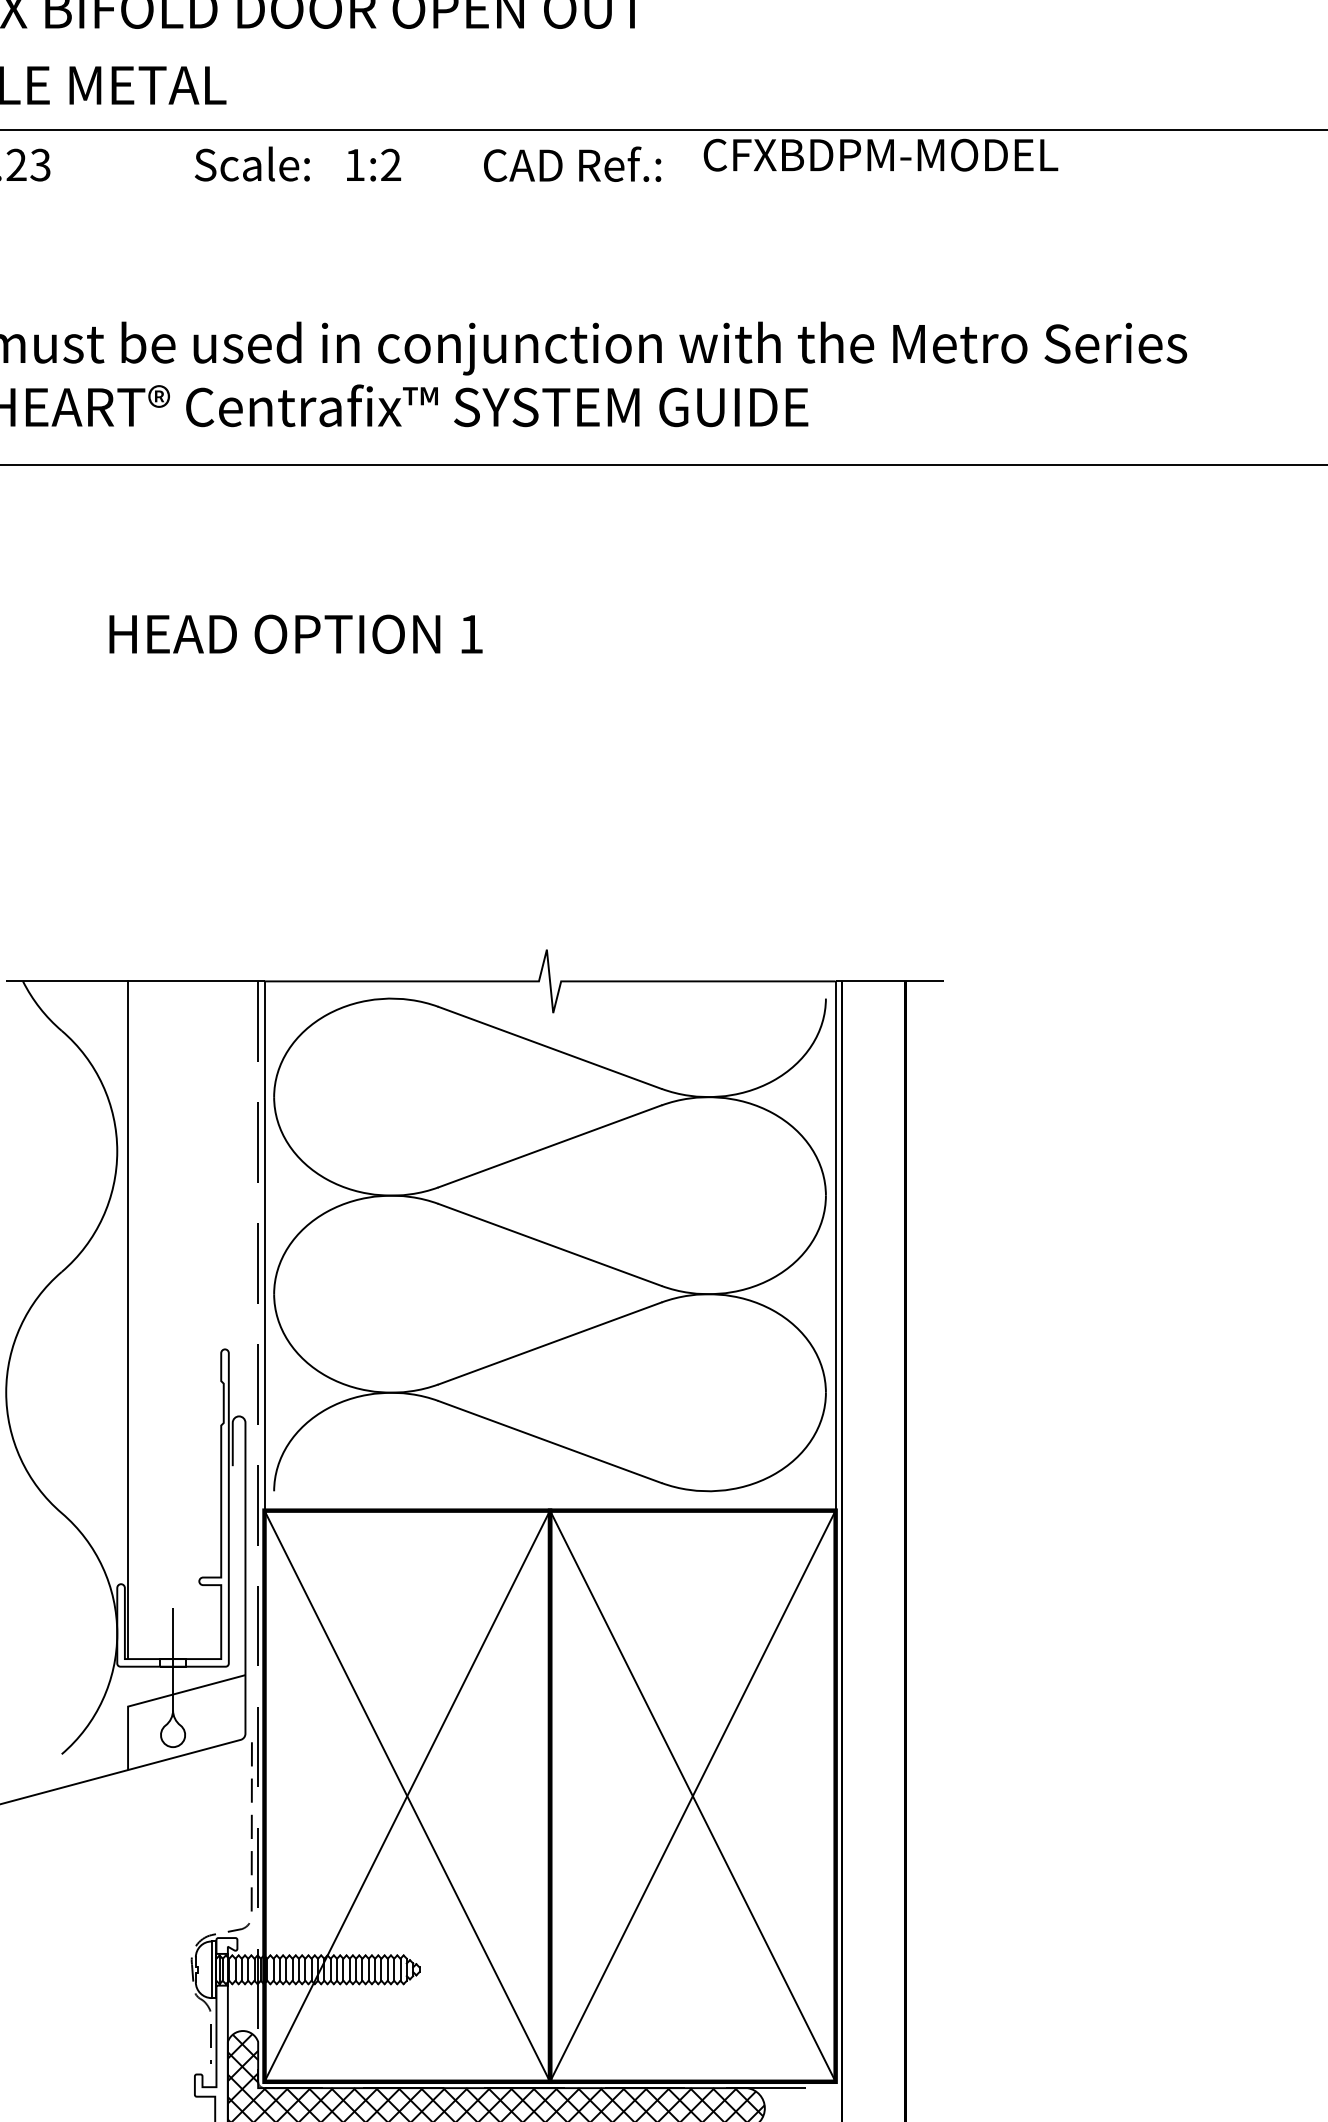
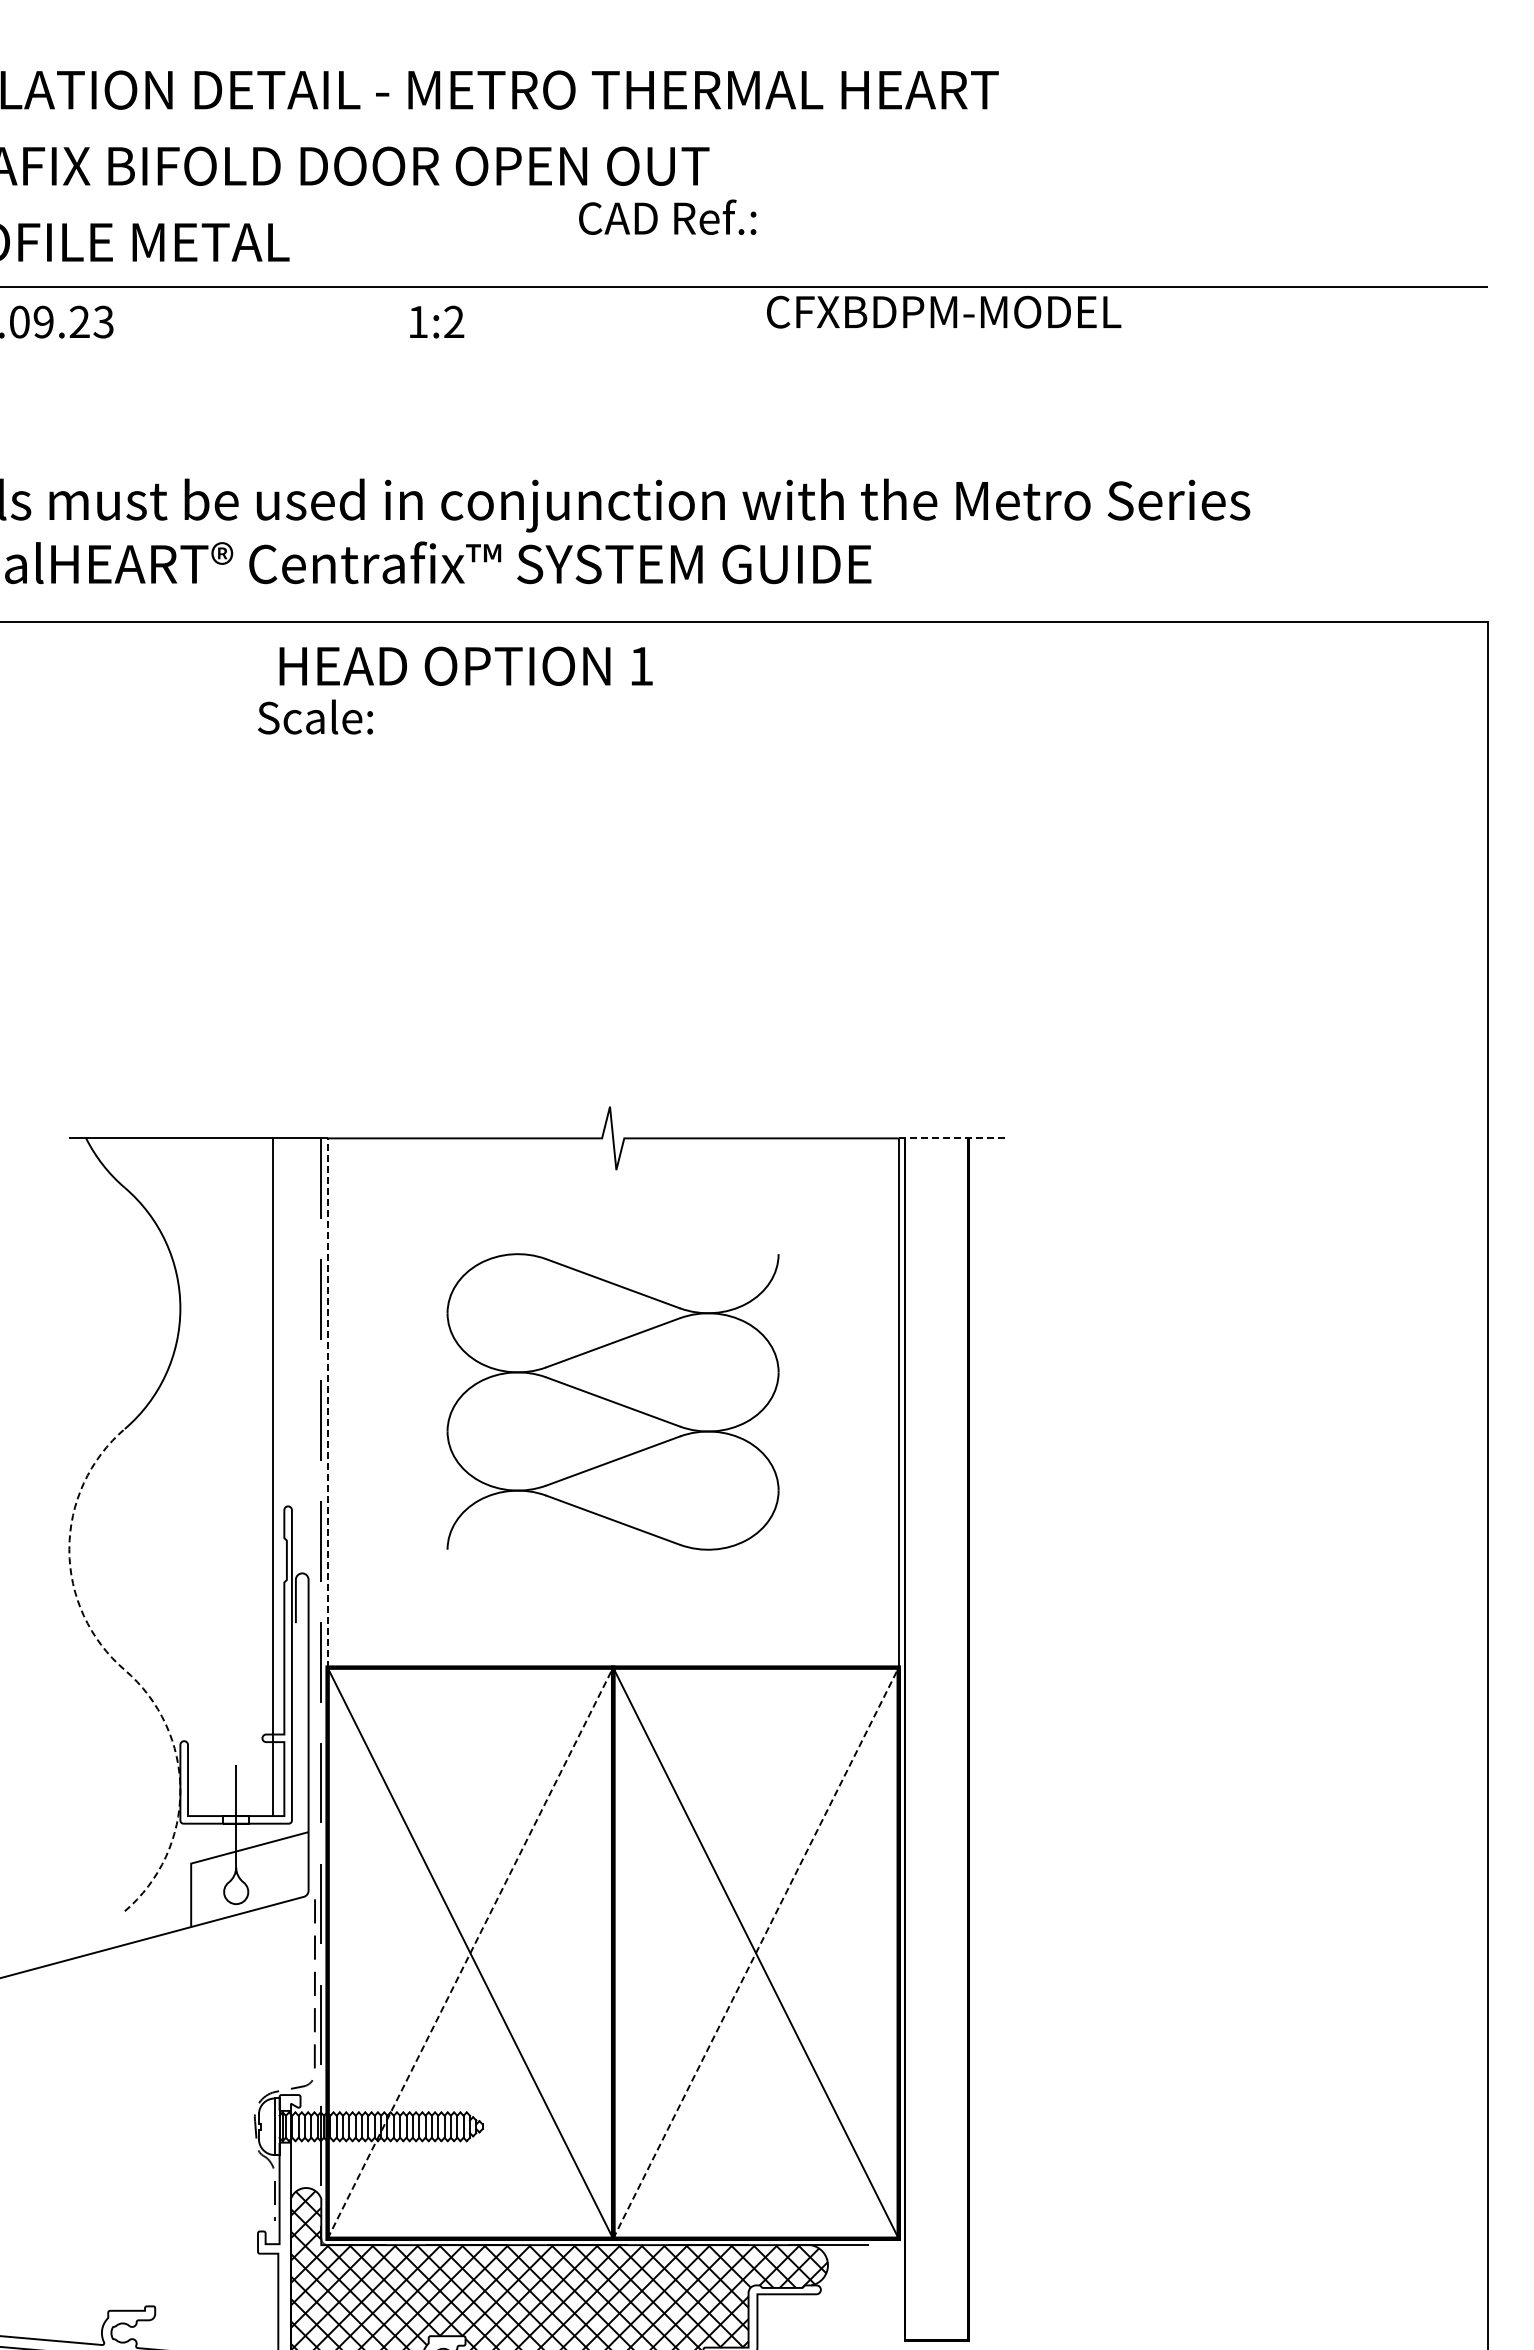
text: (252, 163) -> (315, 716), moved
text: (572, 163) -> (667, 216), moved
text: (295, 633) -> (465, 665), moved
line: (889, 981) -> (952, 1138), solid -> dashed
part: (549, 1244) -> (612, 1401), size x0.6
line: (264, 1246) -> (327, 1403), solid -> dashed
line: (128, 1320) -> (273, 1477), moved
line: (61, 1513) -> (124, 1670), solid -> dashed
line: (407, 1795) -> (470, 1952), solid -> dashed
line: (693, 1795) -> (756, 1952), solid -> dashed

